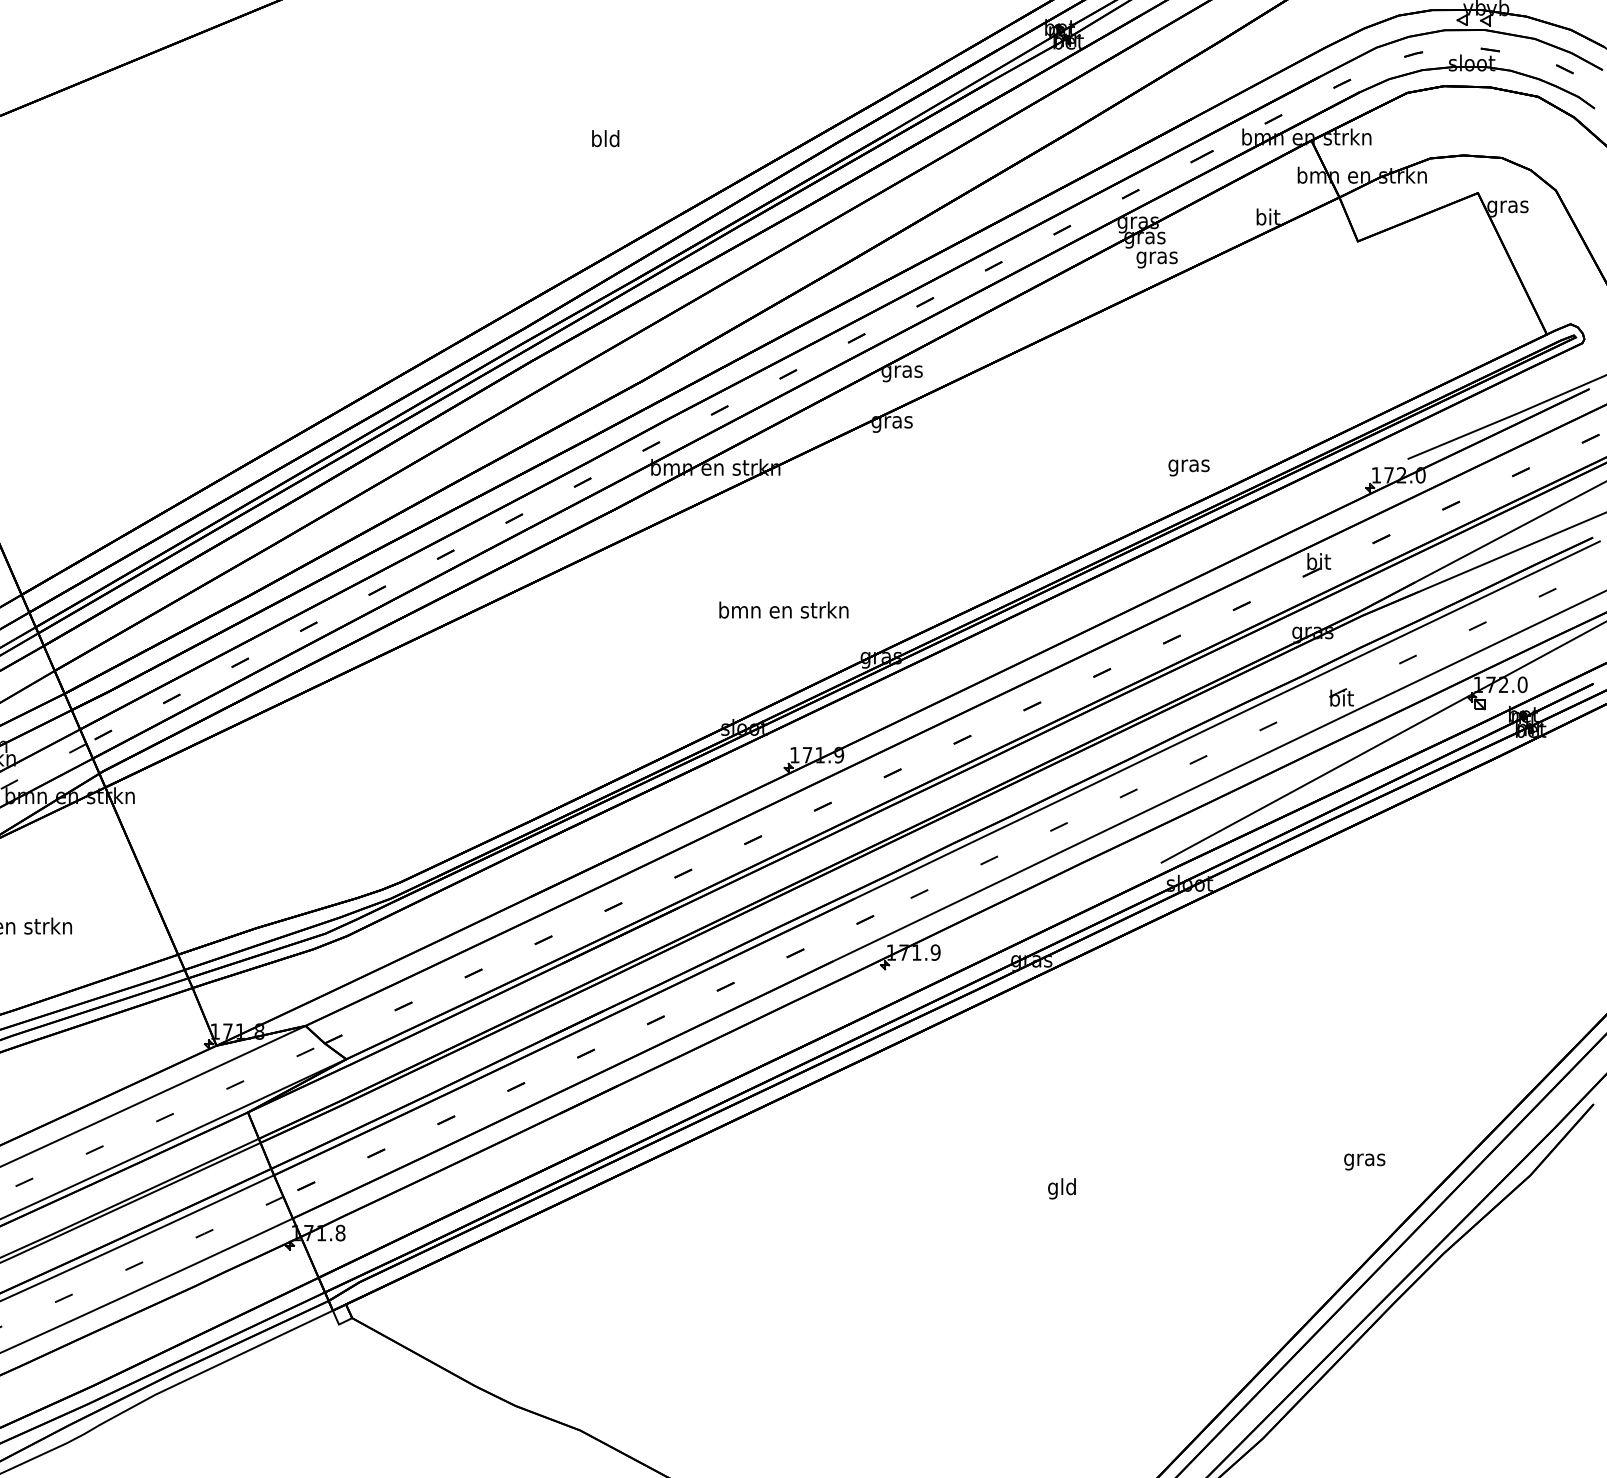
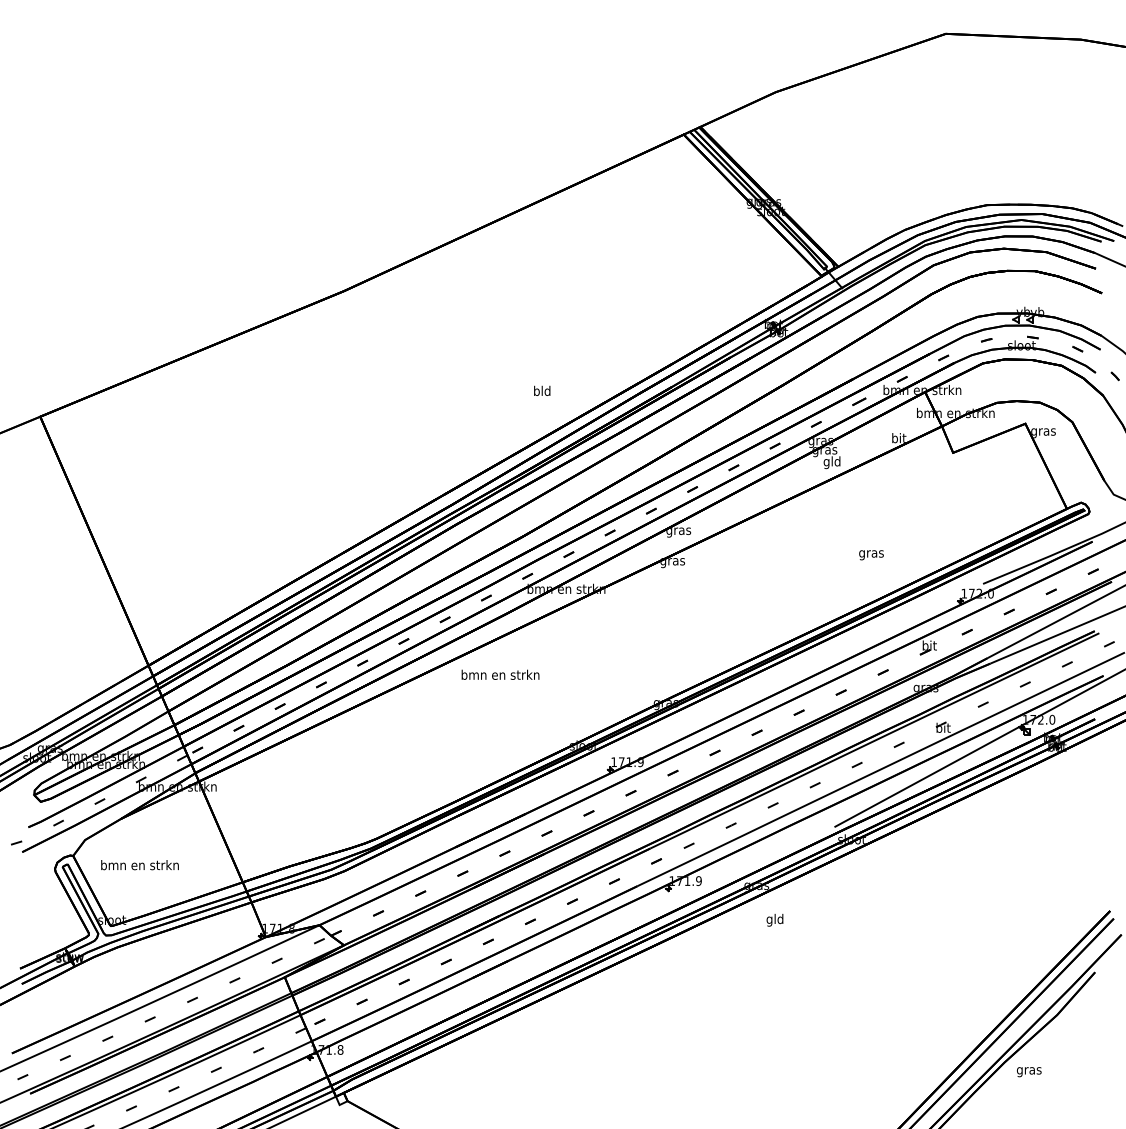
text: (606, 137) -> (542, 390), moved
text: (1155, 257) -> (831, 462), gras -> gld
text: (1189, 468) -> (871, 555), moved
text: (783, 609) -> (500, 674), moved
text: (1365, 1162) -> (1029, 1072), moved
text: (1061, 1189) -> (774, 920), moved

